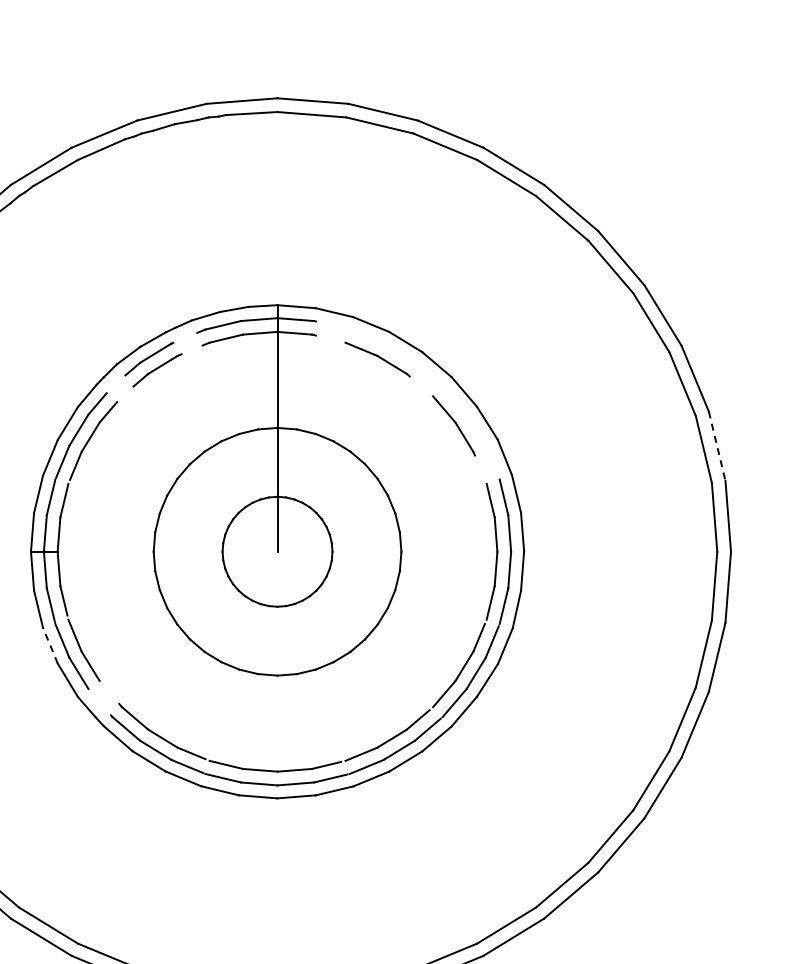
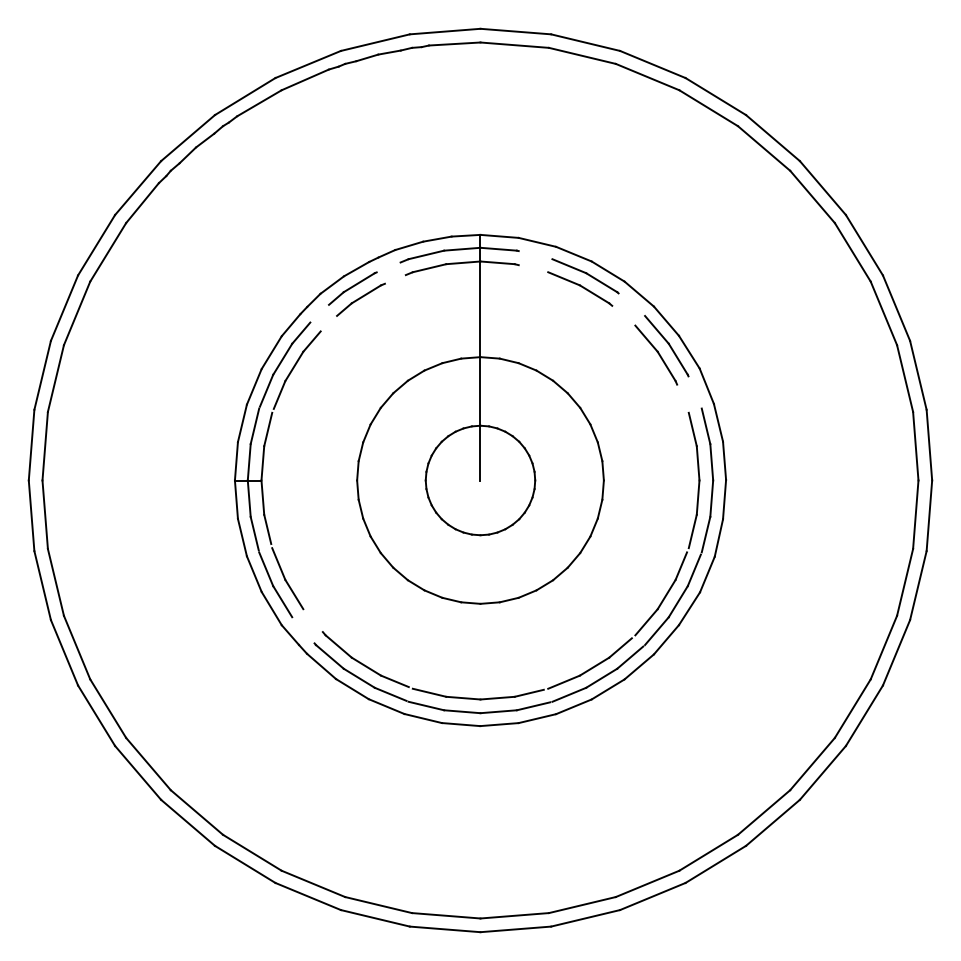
part: (382, 346) -> (585, 276), added
part: (464, 417) -> (666, 346), added
line: (717, 446) -> (918, 375), dashed -> solid
line: (50, 645) -> (254, 573), dashed -> solid

